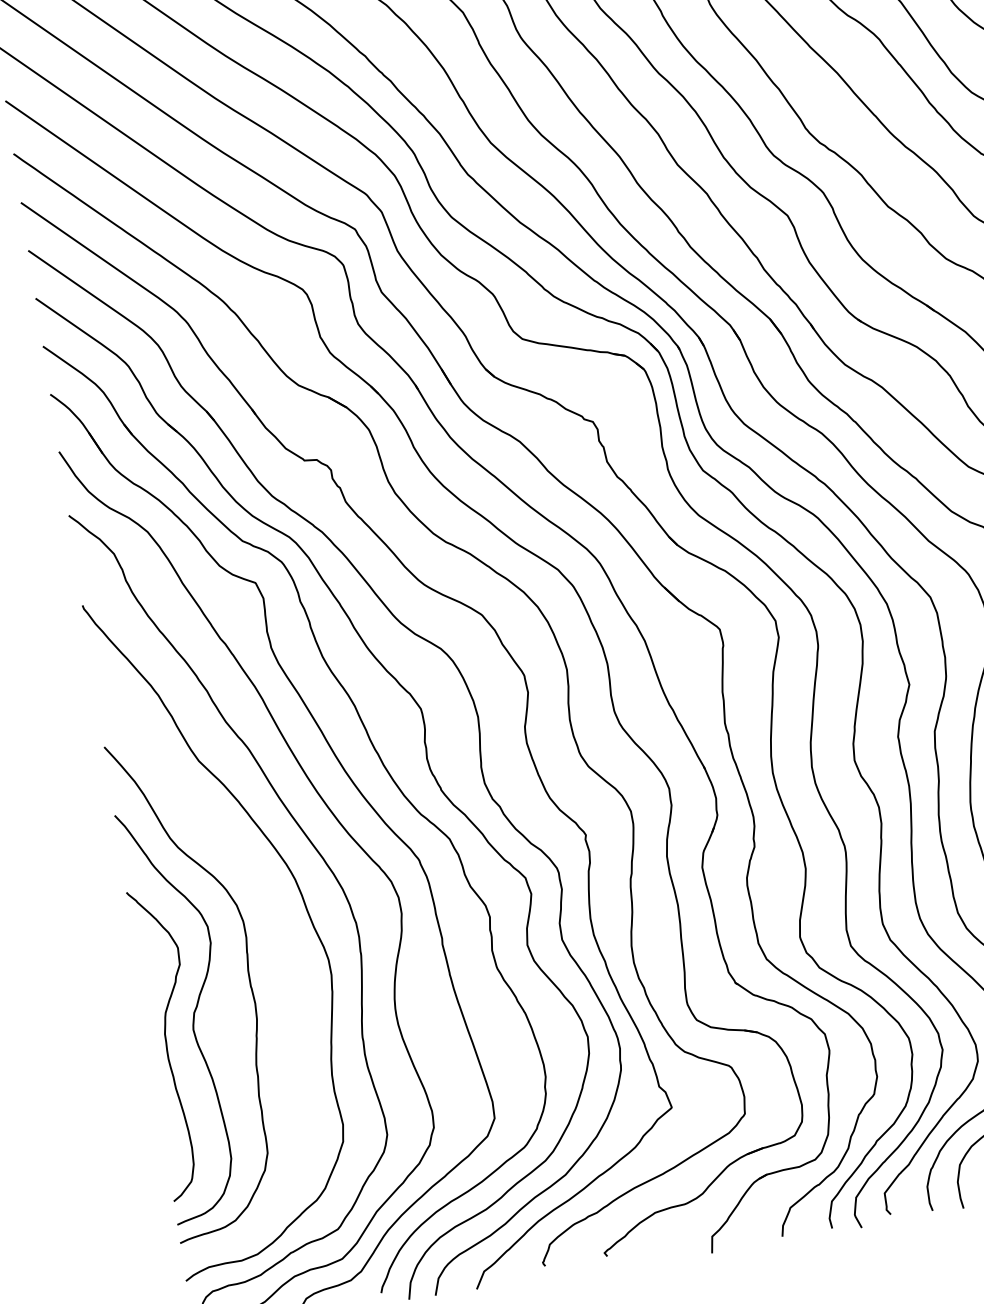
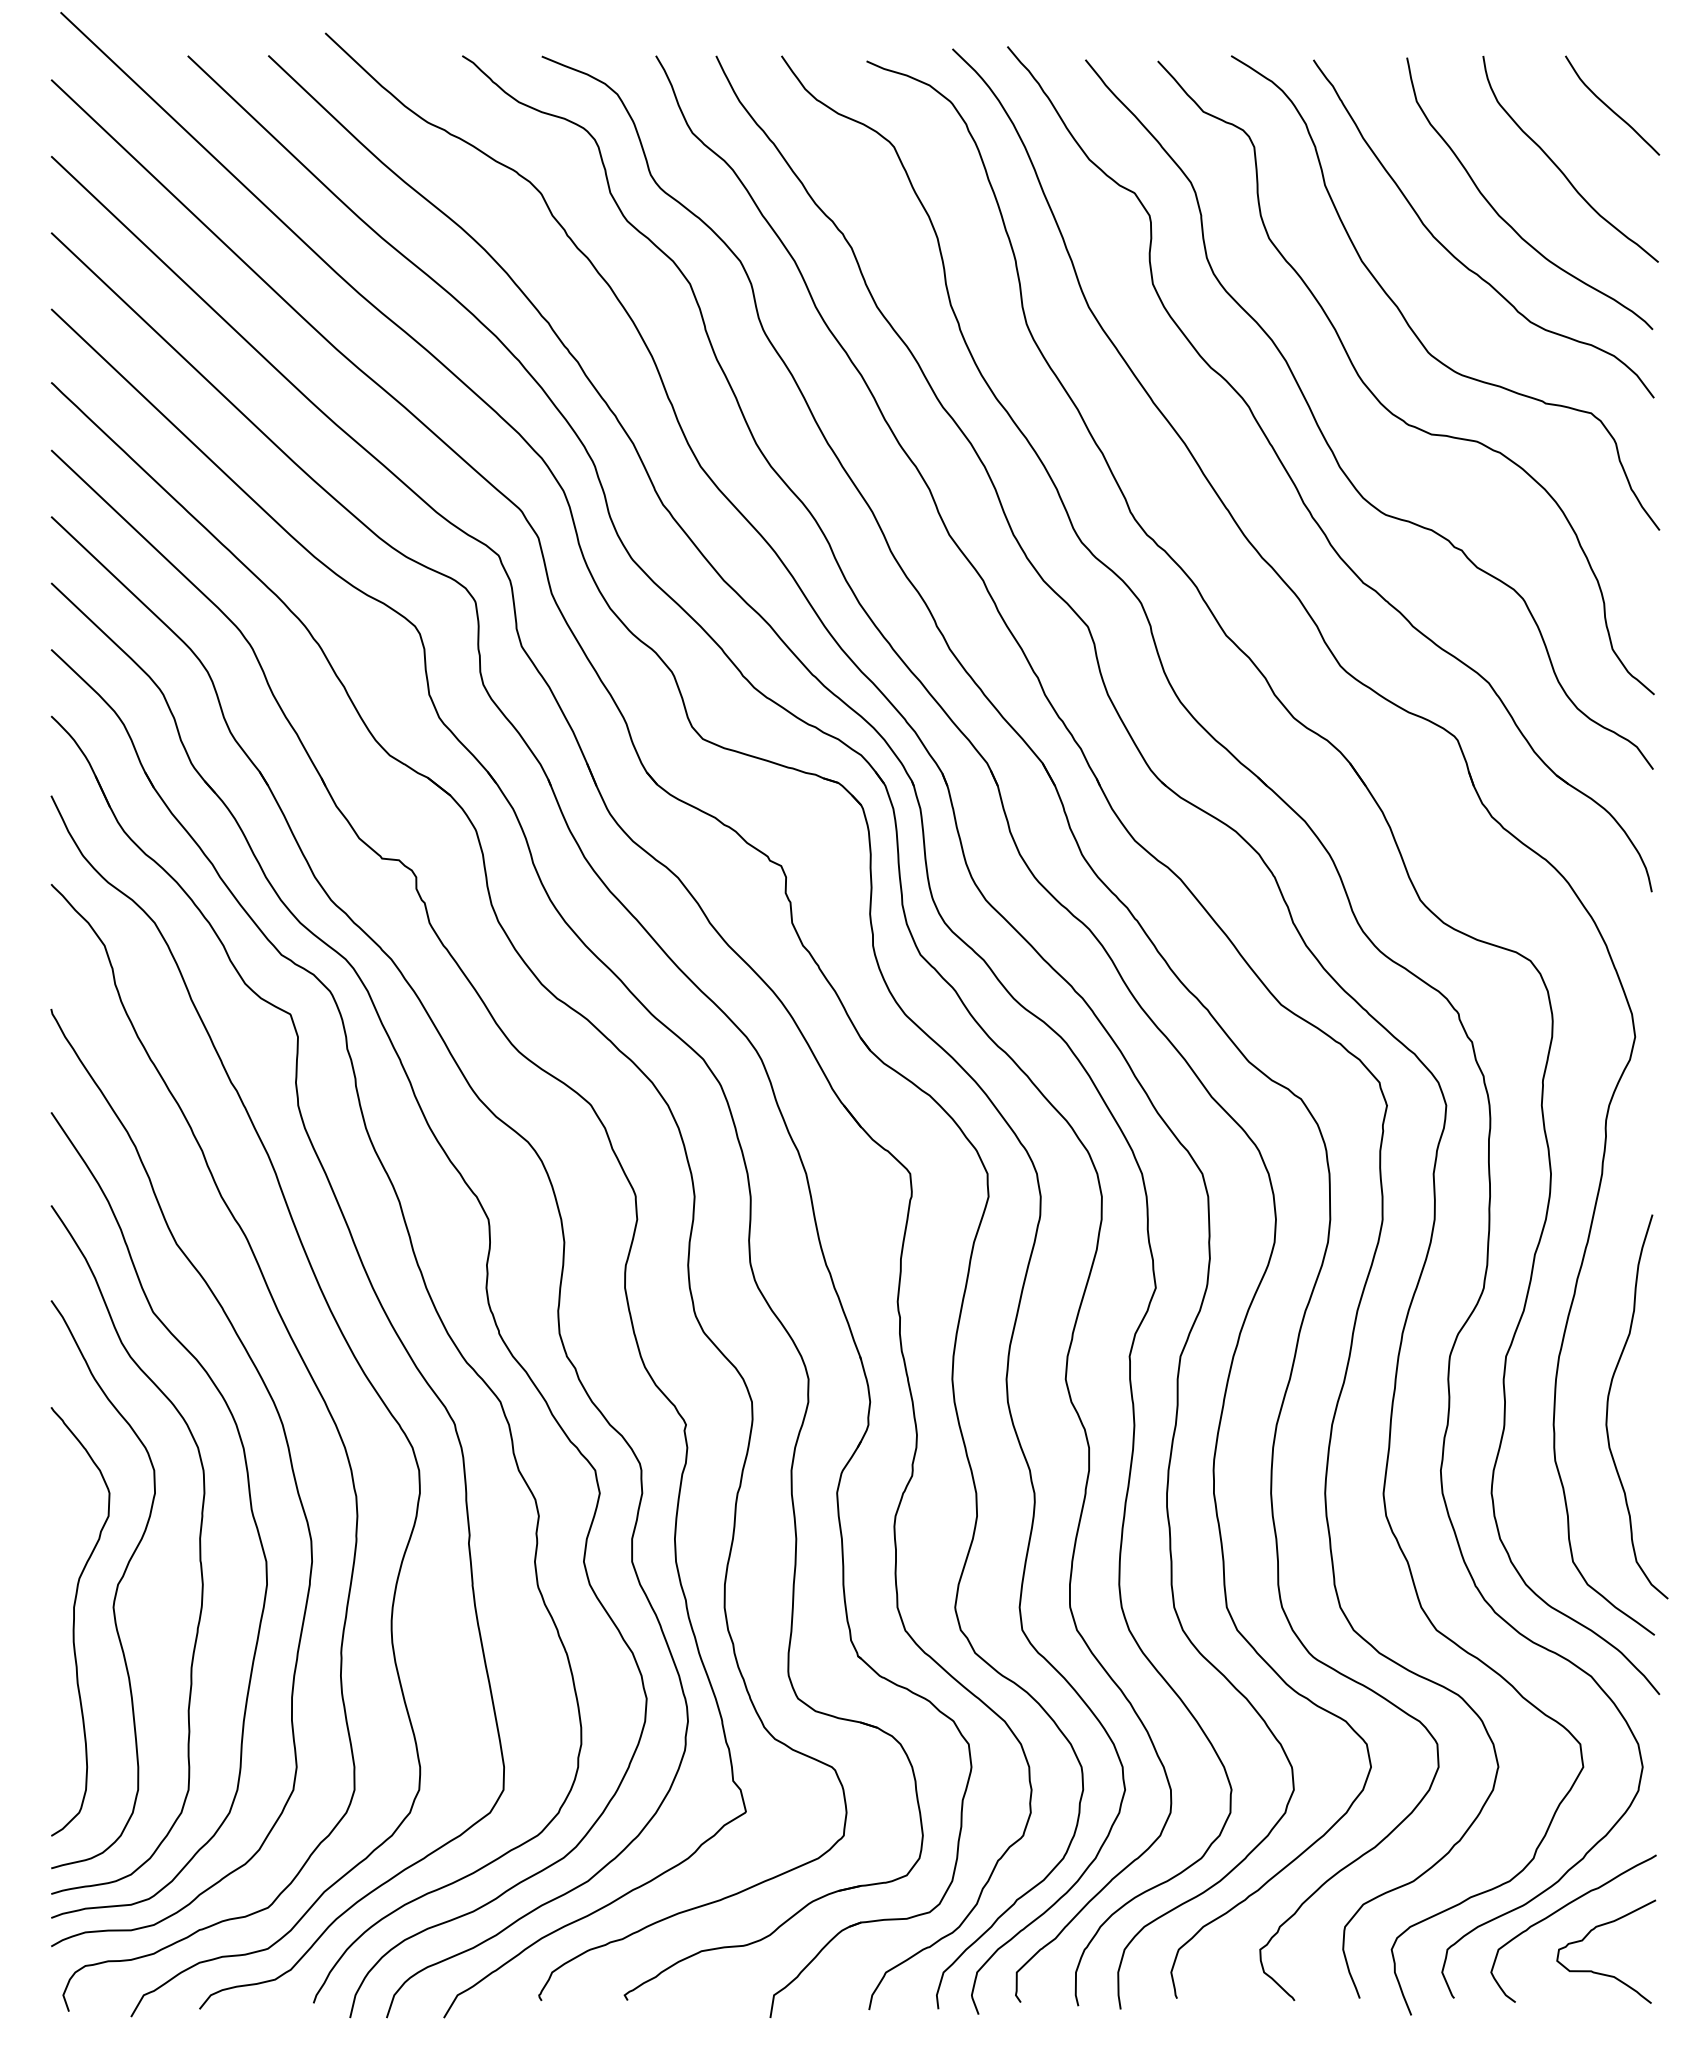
curve: (279, 939) -> (249, 1502), added

